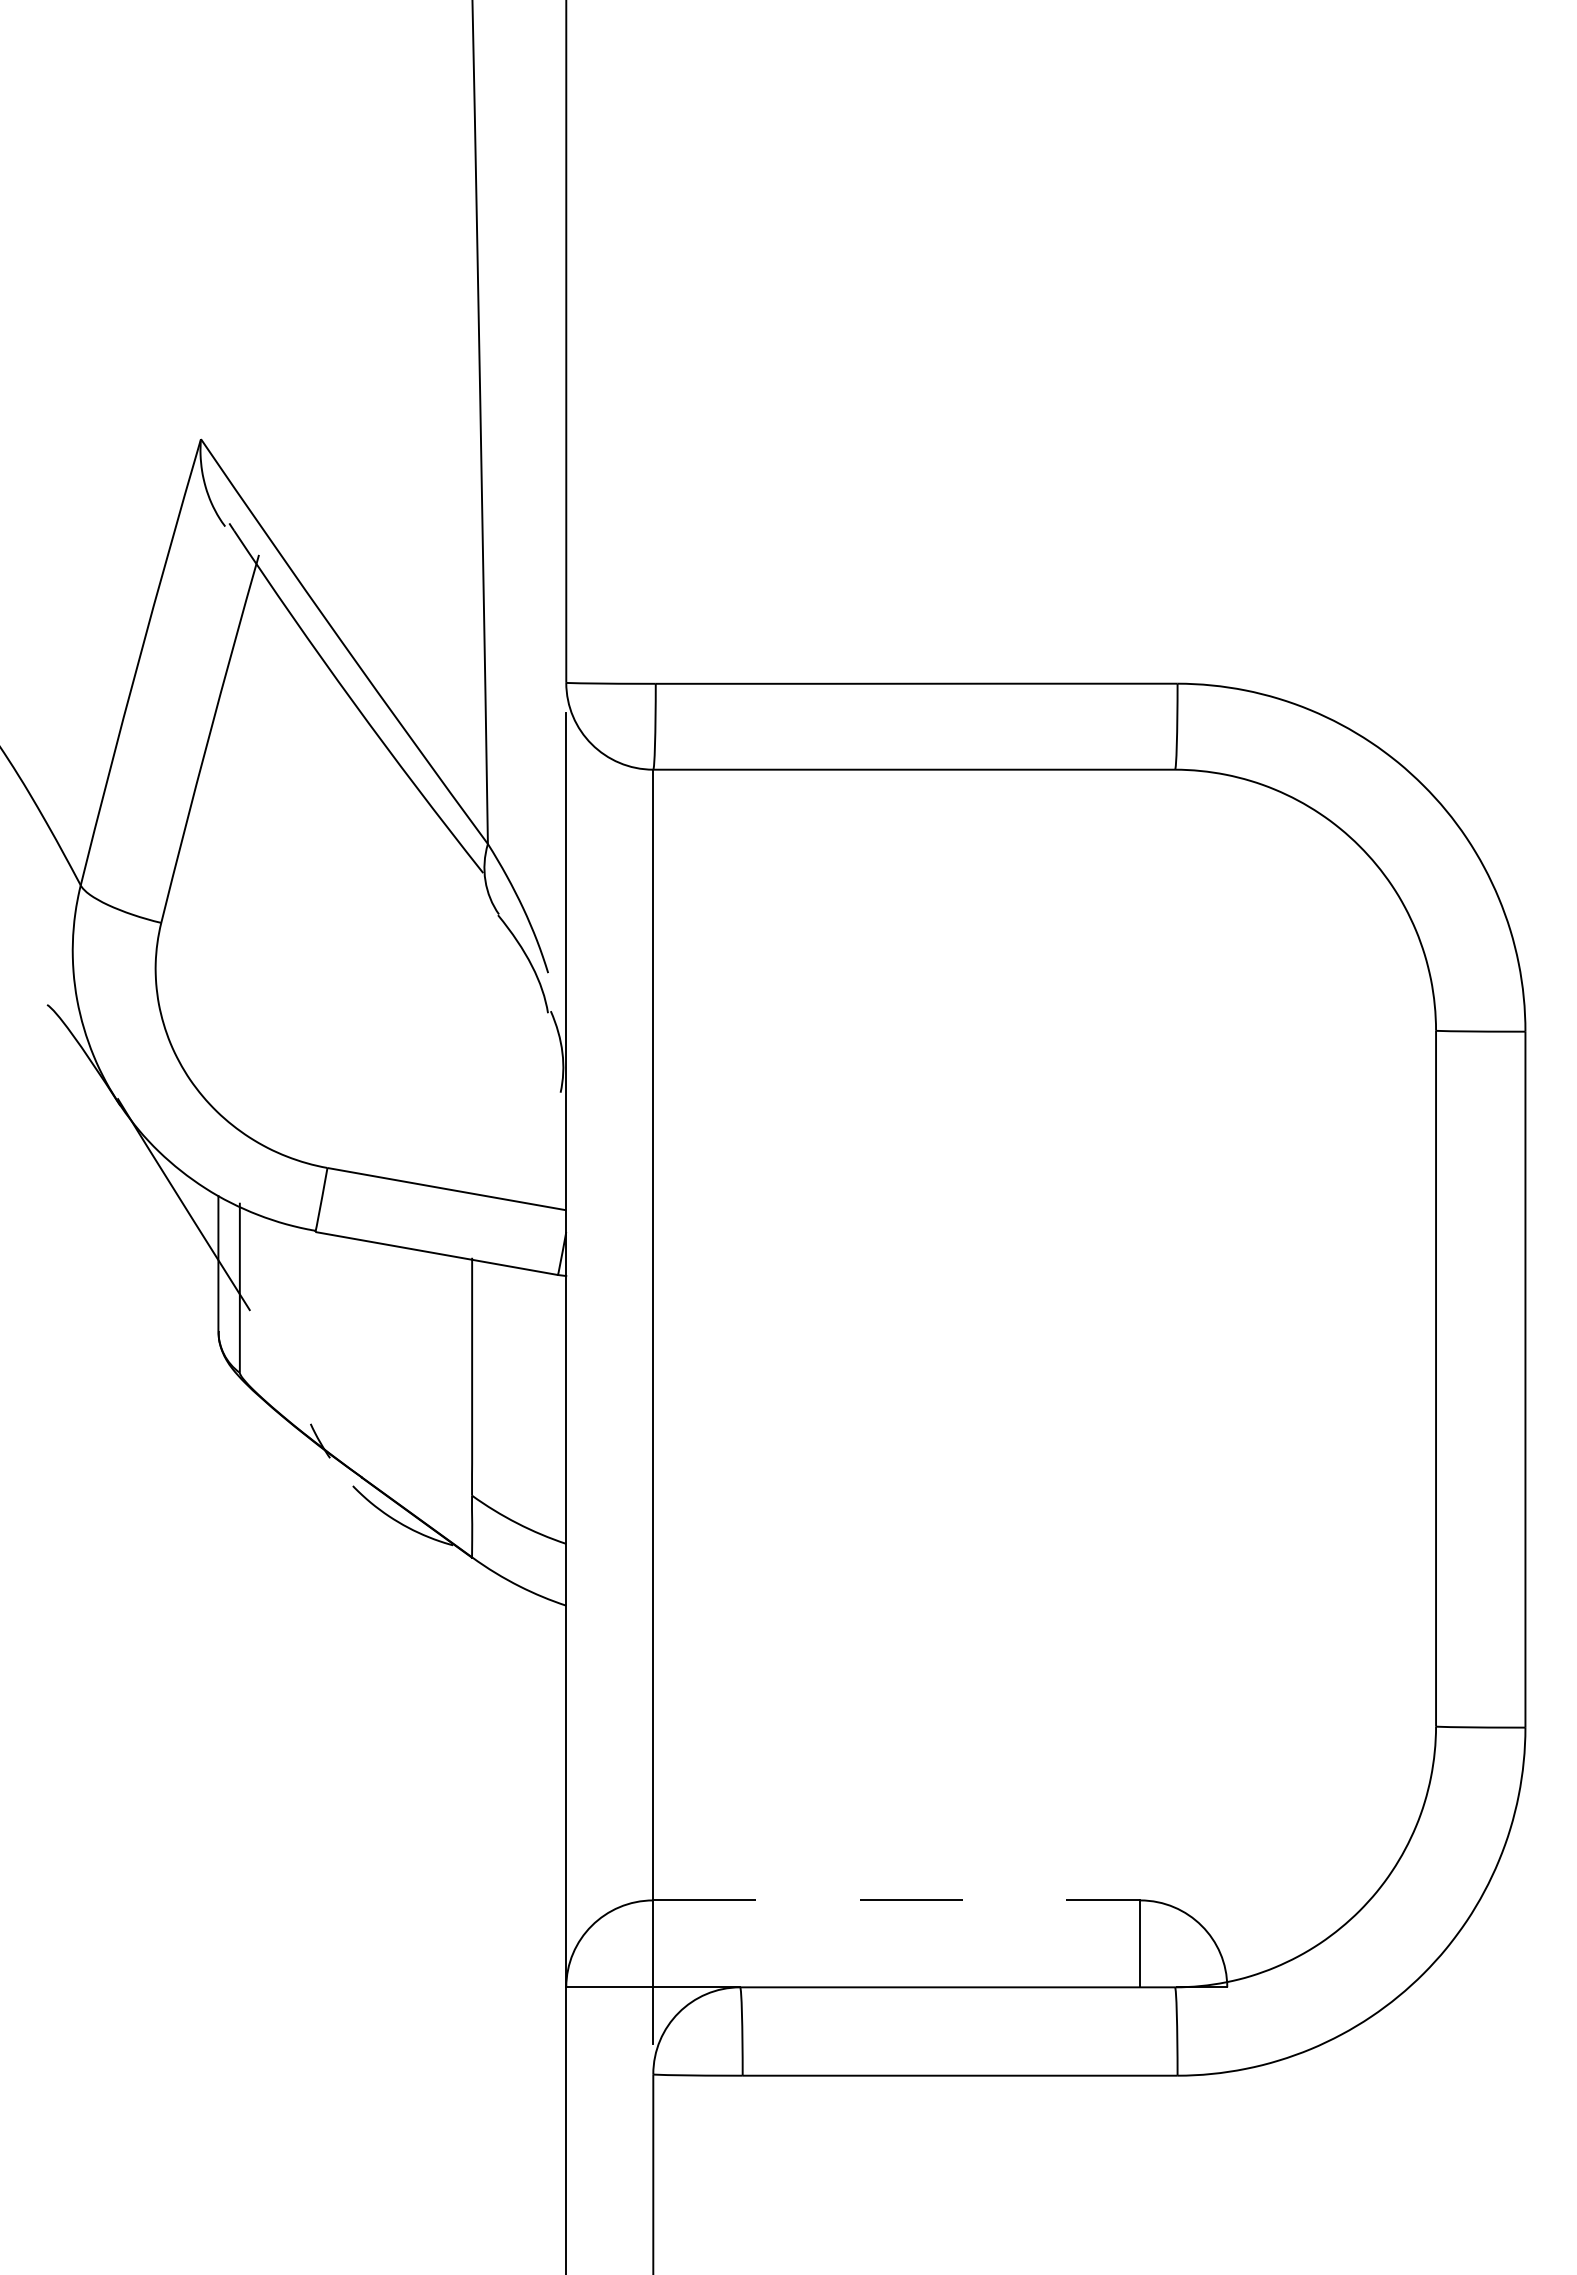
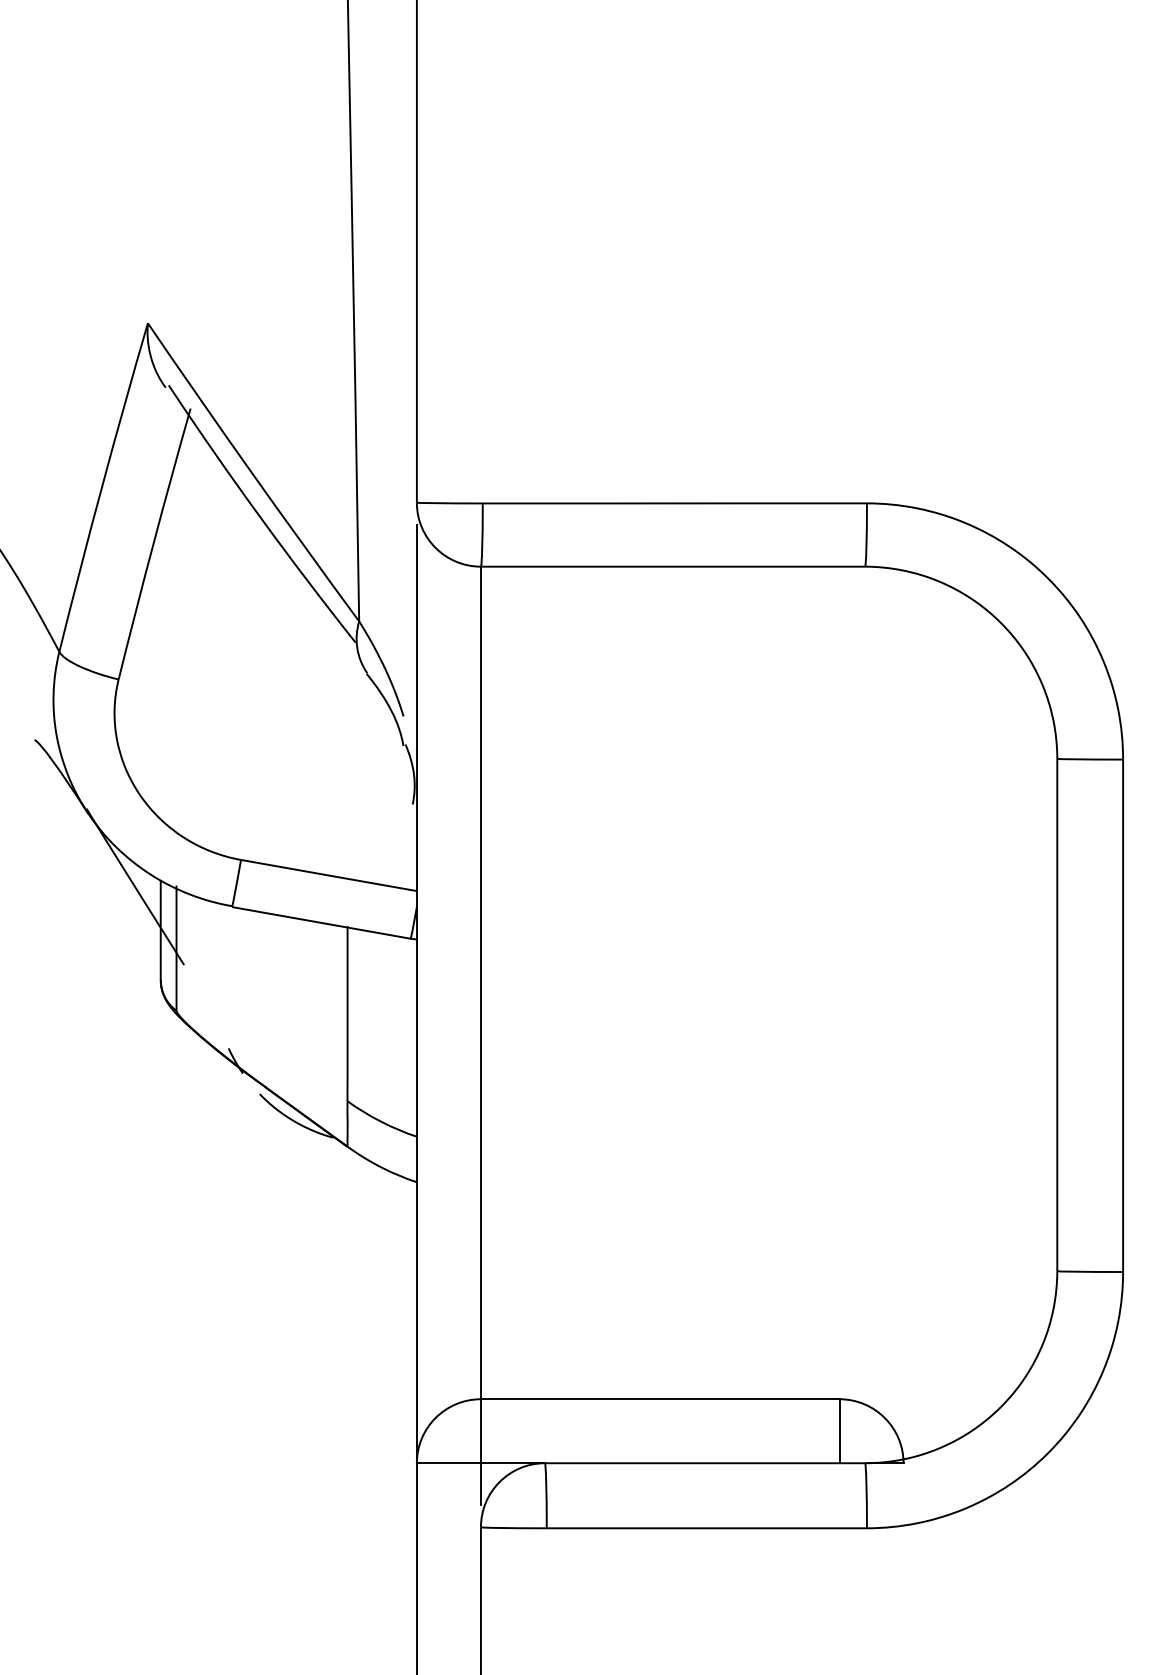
line: (897, 1900) -> (660, 1399), dashed -> solid

